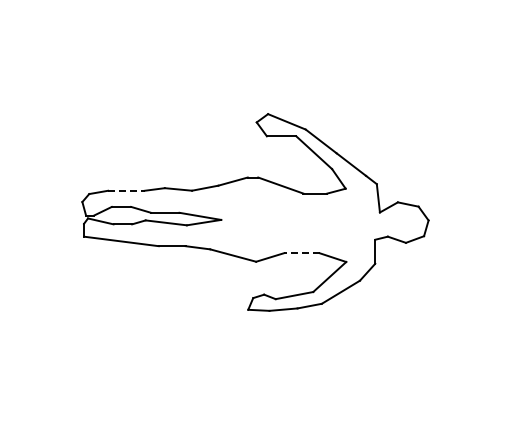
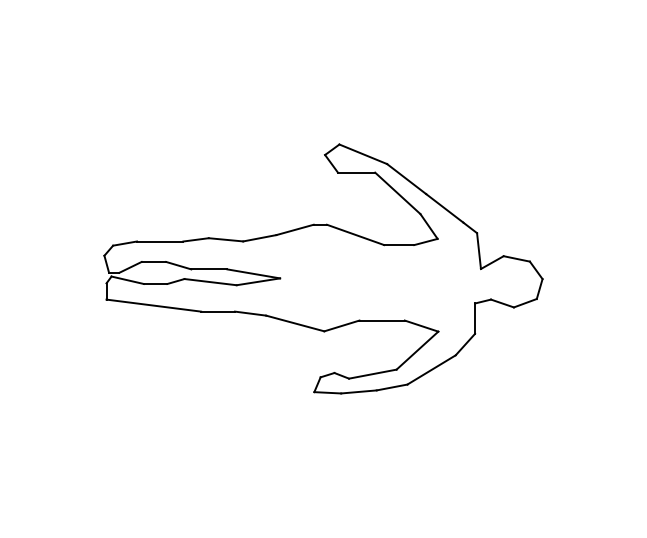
line: (126, 190) -> (160, 241), dashed -> solid
line: (301, 253) -> (381, 320), dashed -> solid

